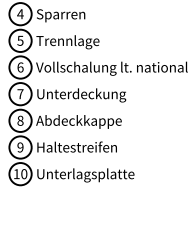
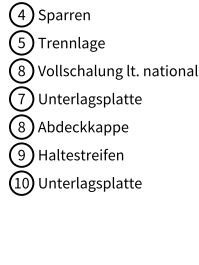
text: (20, 67) -> (21, 70), 6 -> 8
text: (103, 94) -> (108, 99), Unterdeckung -> Unterlagsplatte

